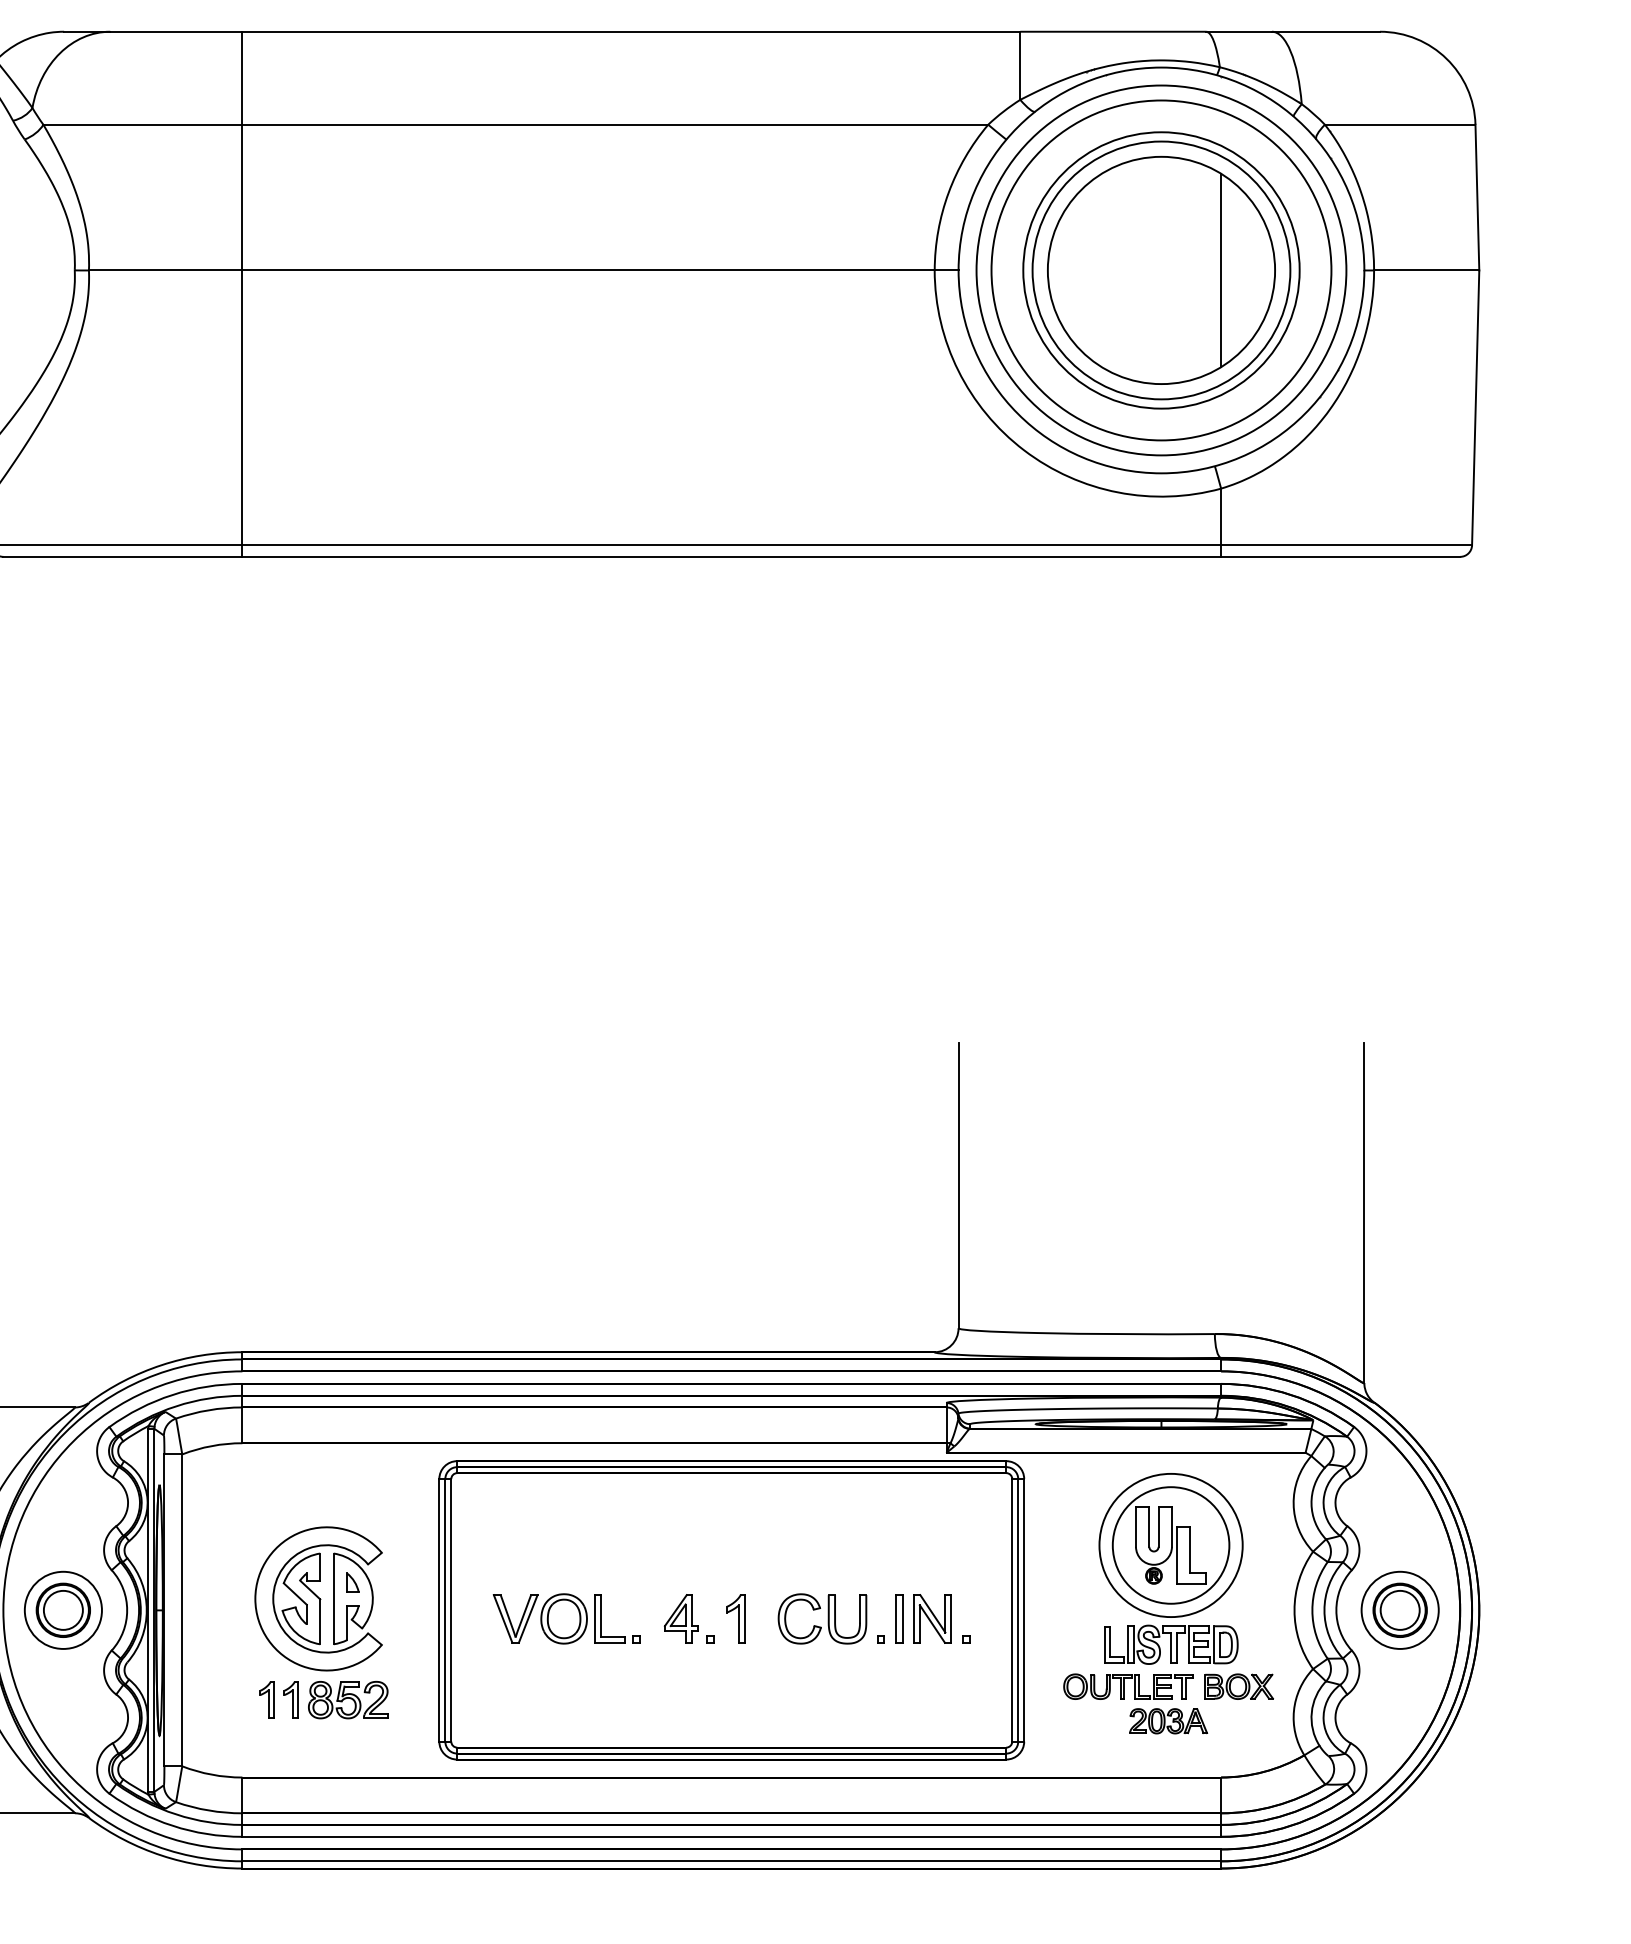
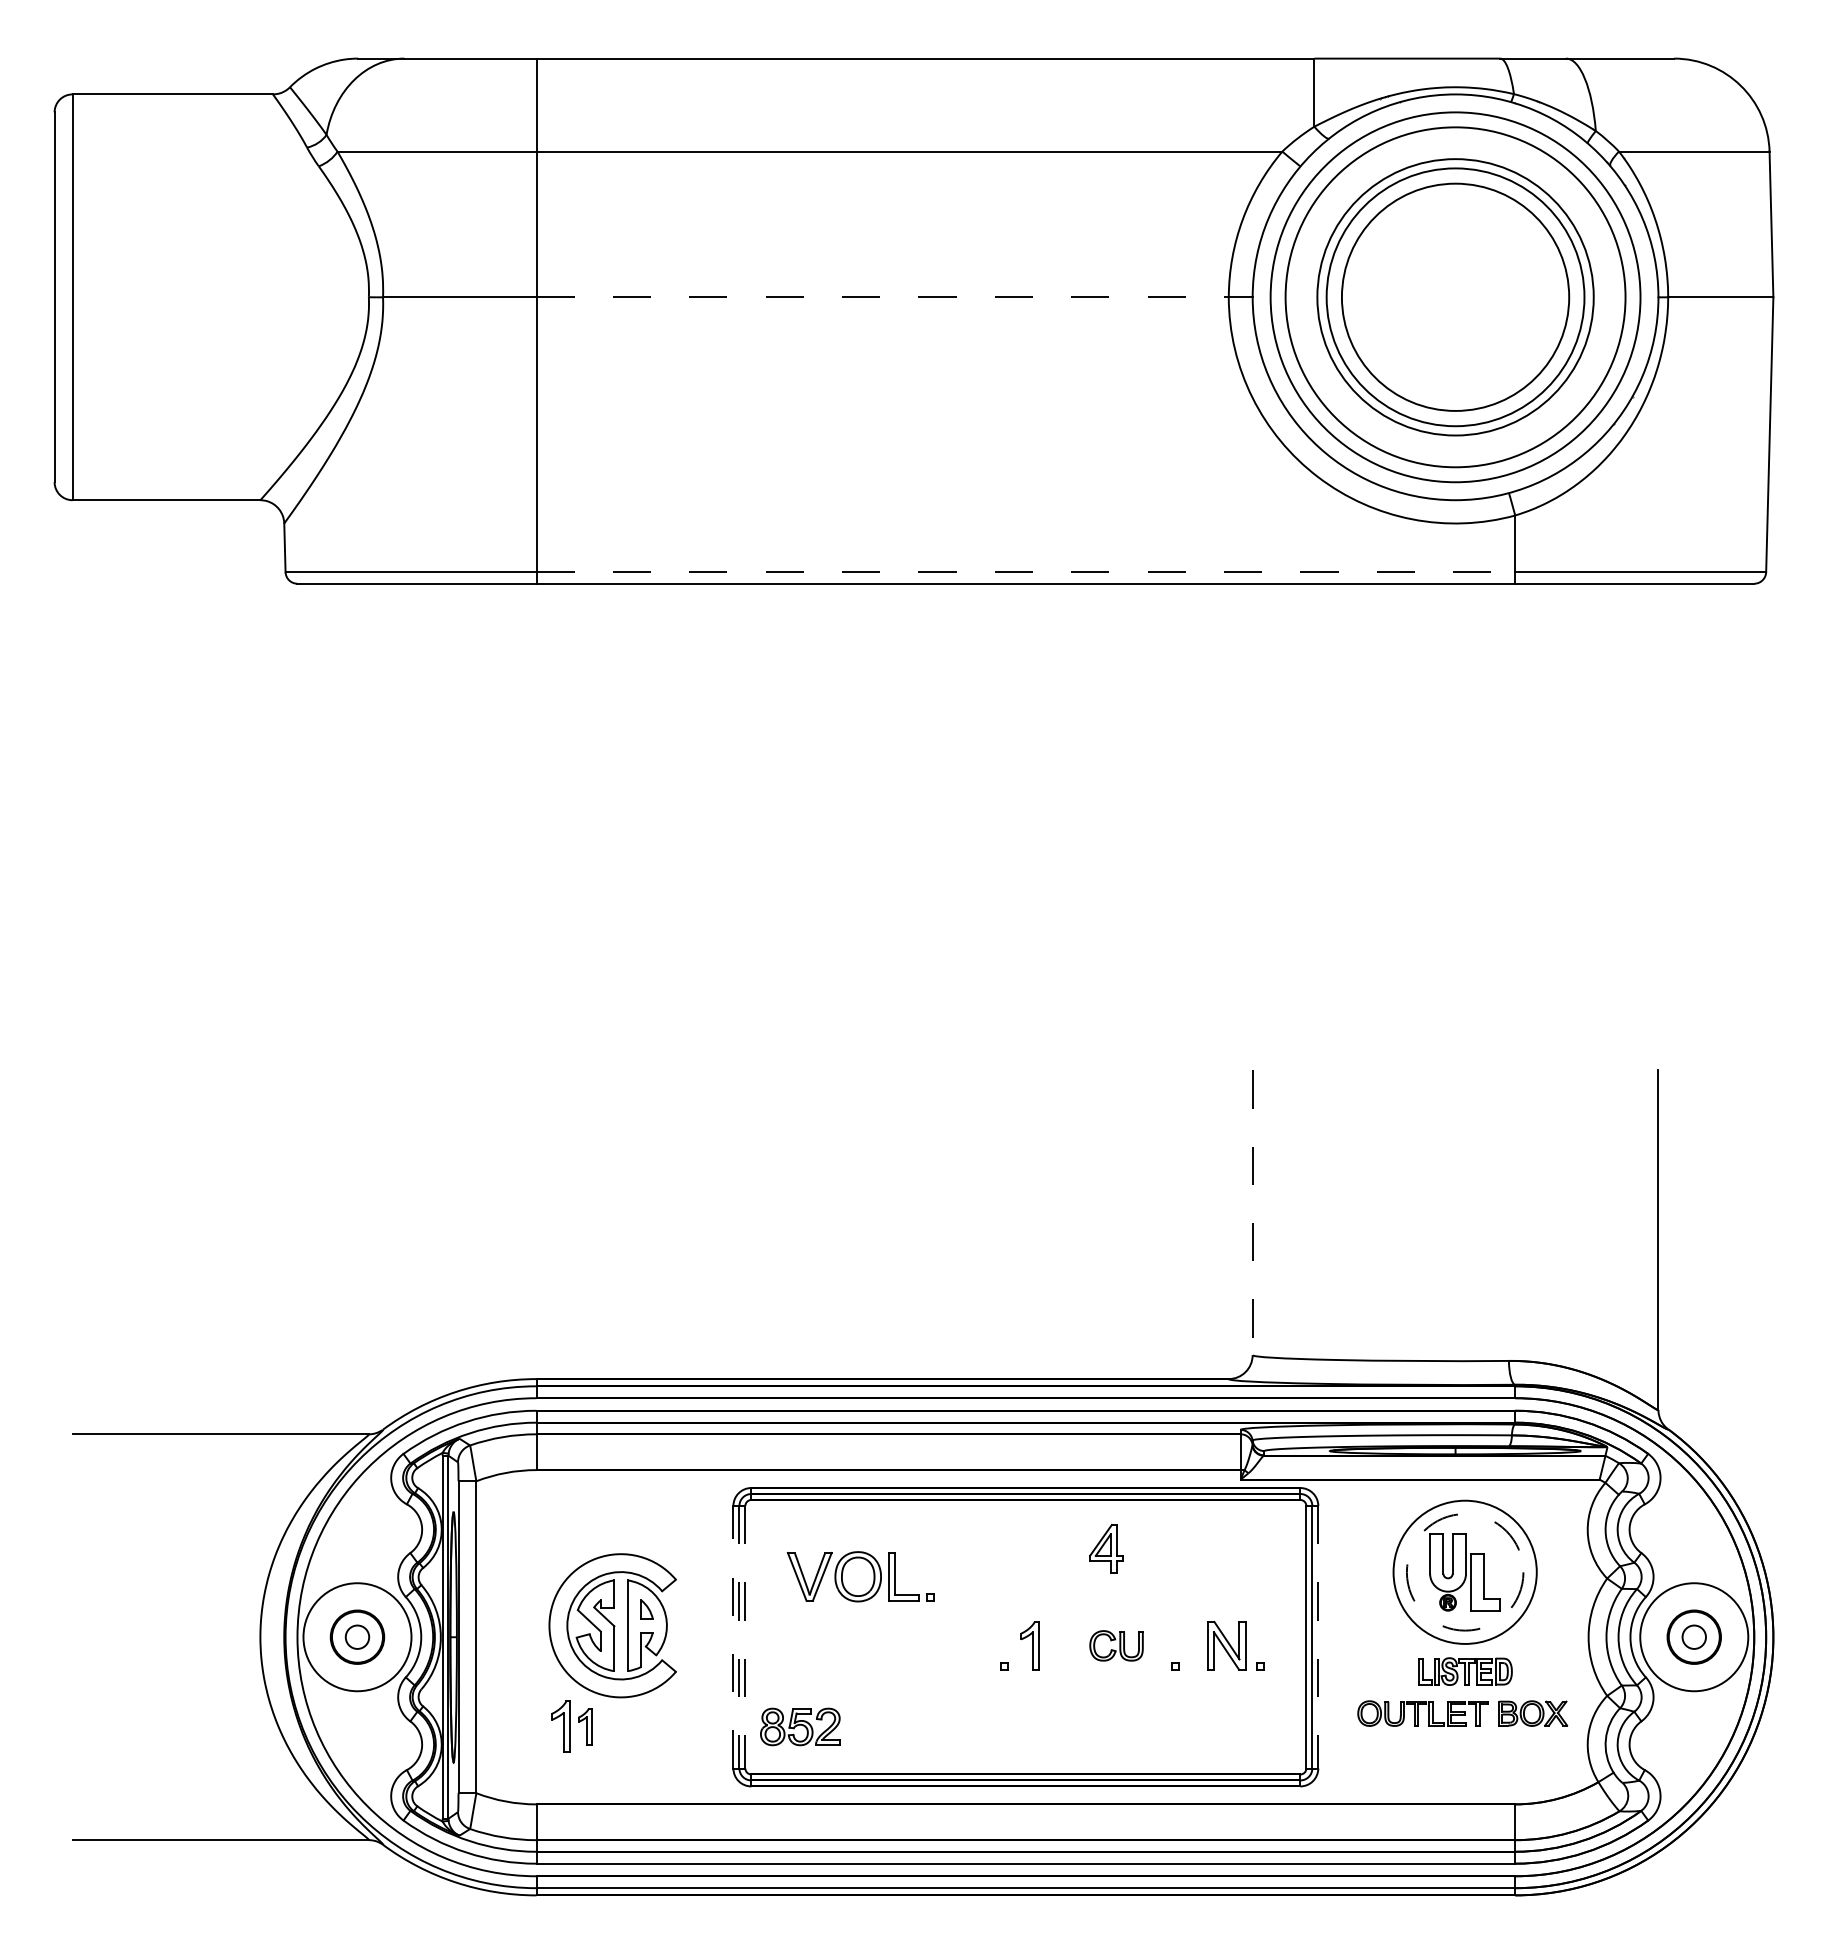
line: (589, 270) -> (883, 297), solid -> dashed
line: (1221, 270) -> (1515, 297), removed
line: (732, 545) -> (1026, 572), solid -> dashed
line: (958, 1186) -> (1252, 1213), solid -> dashed
circle: (1170, 1545) -> (1464, 1572), solid -> dashed
circle: (63, 1609) -> (357, 1636), size x0.6
circle: (63, 1609) -> (357, 1636), size x1.4
line: (439, 1609) -> (733, 1636), solid -> dashed
circle: (1399, 1609) -> (1693, 1636), size x0.6
circle: (1399, 1609) -> (1693, 1636), size x1.4
line: (445, 1610) -> (739, 1637), solid -> dashed
line: (451, 1610) -> (745, 1637), solid -> dashed
line: (1024, 1610) -> (1318, 1637), solid -> dashed
part: (566, 1618) -> (860, 1576), moved
part: (681, 1618) -> (1106, 1548), moved
part: (822, 1618) -> (1116, 1645), size x0.6
part: (899, 1618) -> (1193, 1645), removed
part: (1171, 1644) -> (1465, 1671), size x0.7
part: (266, 1699) -> (560, 1726), size x1.4
part: (348, 1699) -> (800, 1726), moved
part: (1168, 1721) -> (1462, 1748), removed

